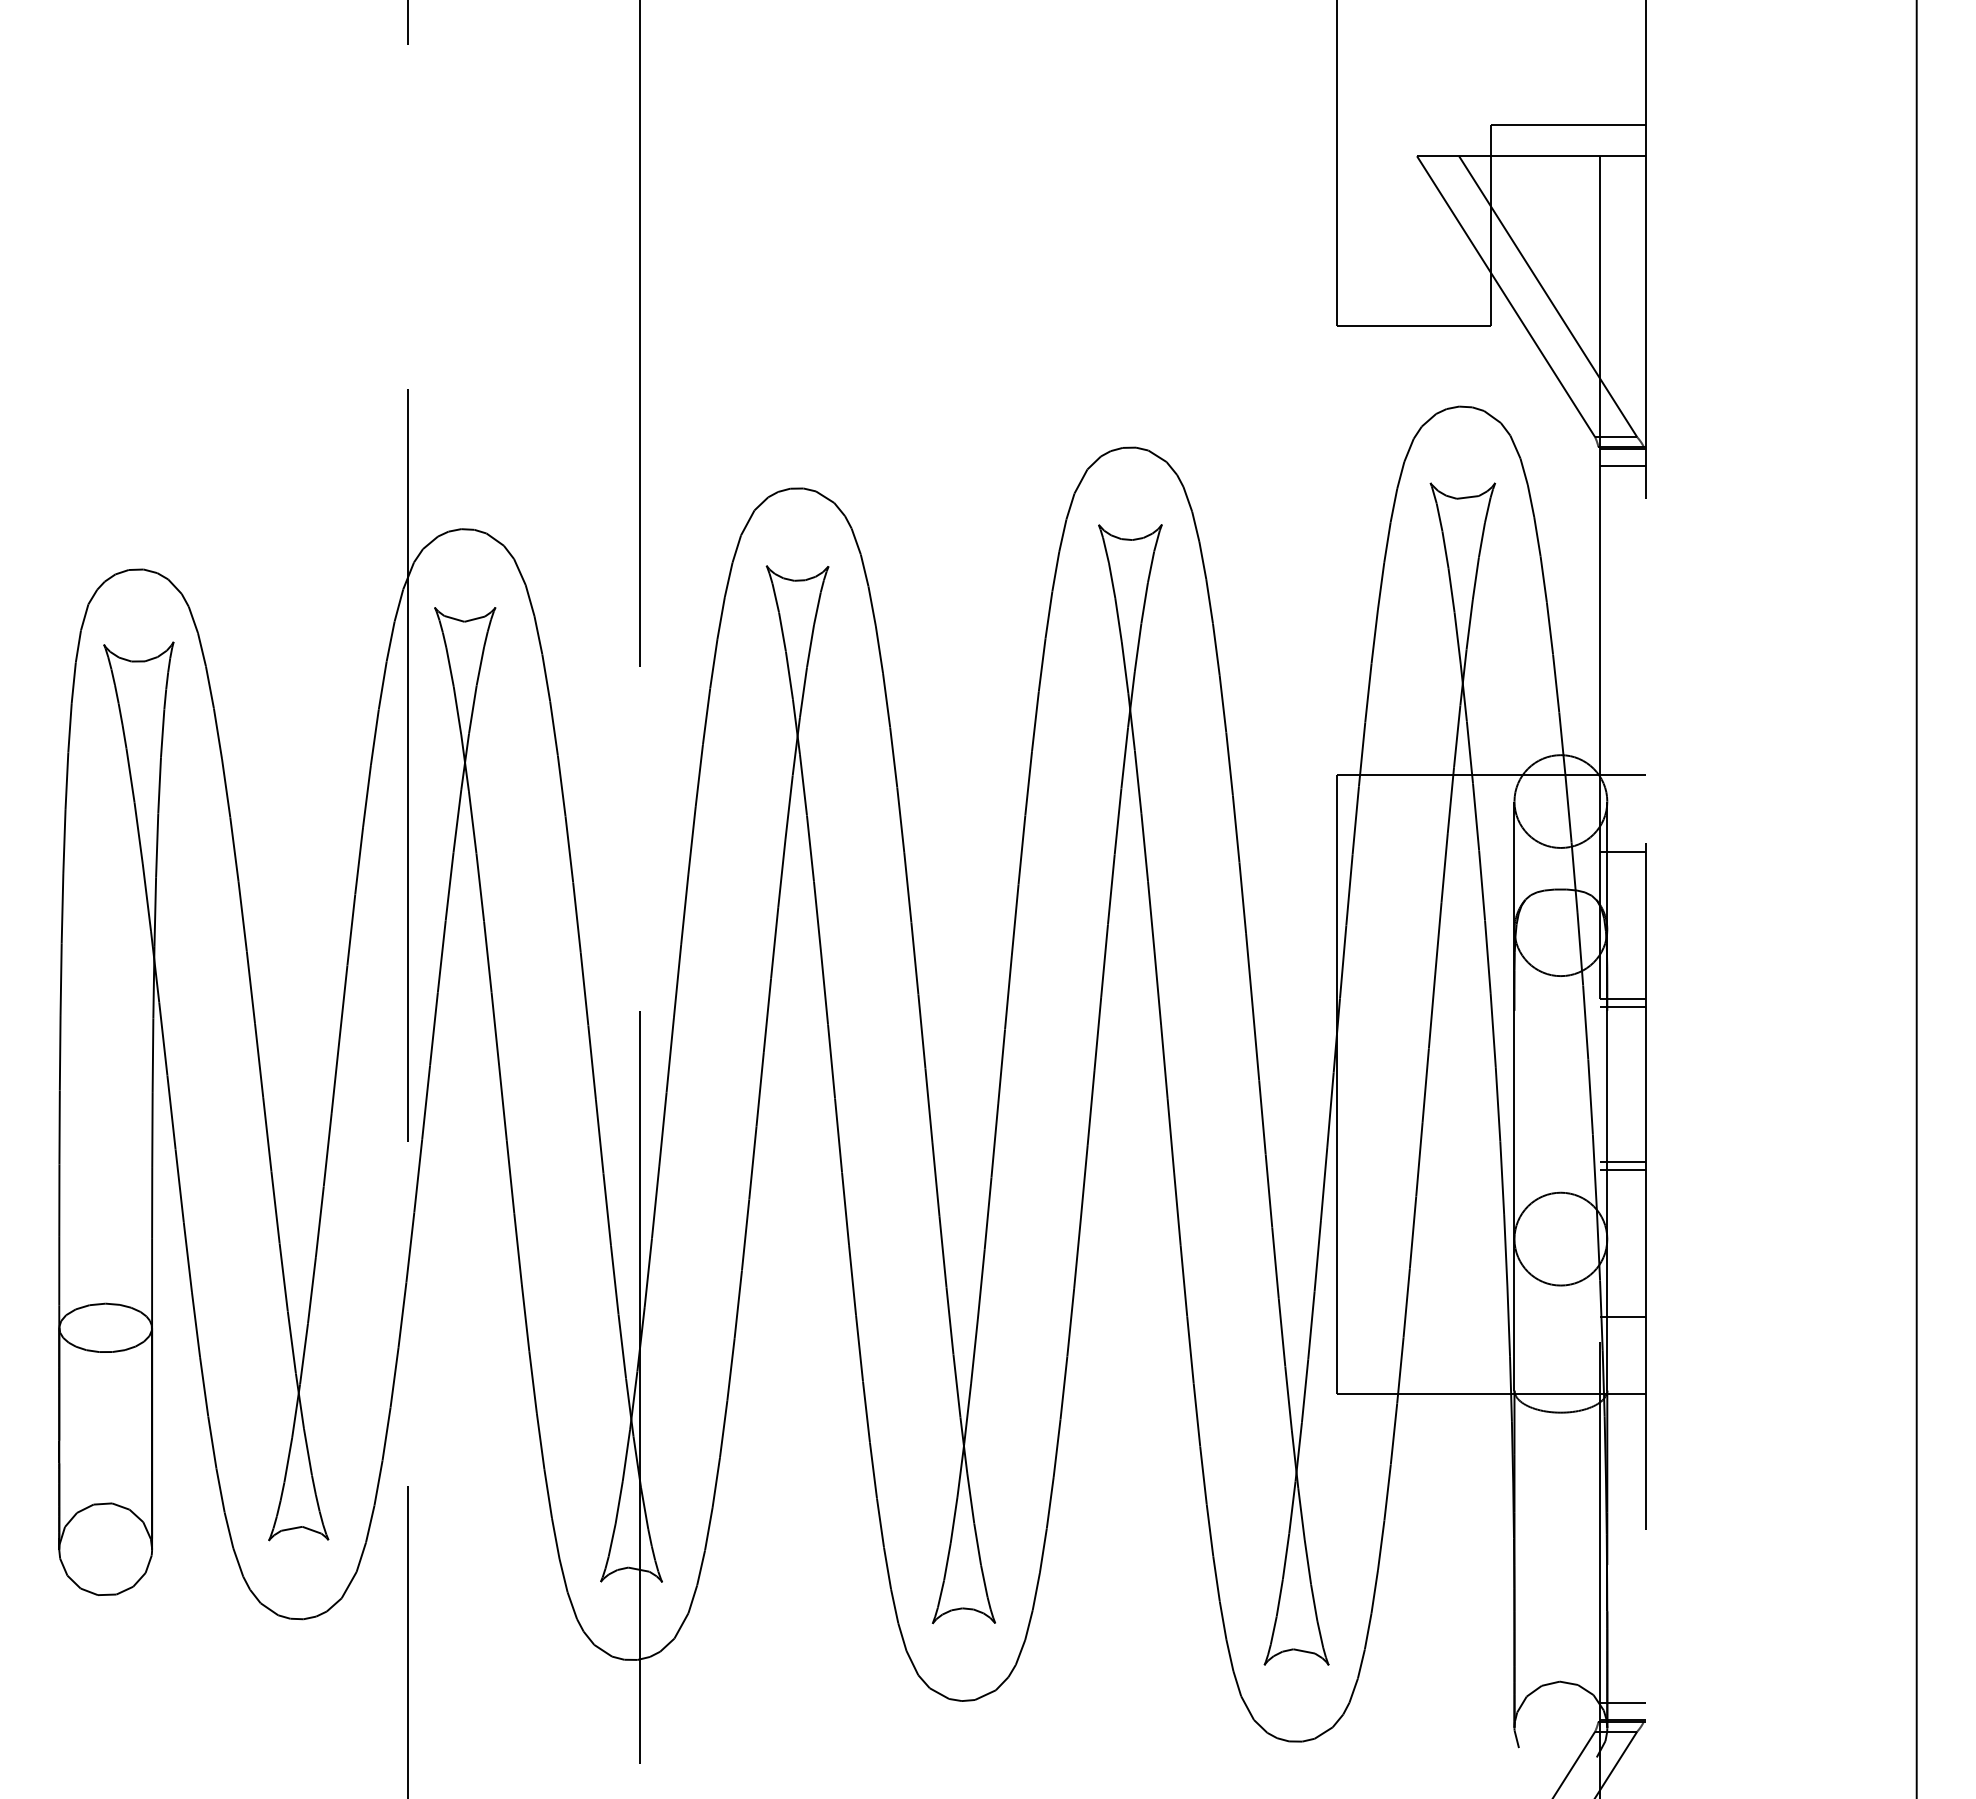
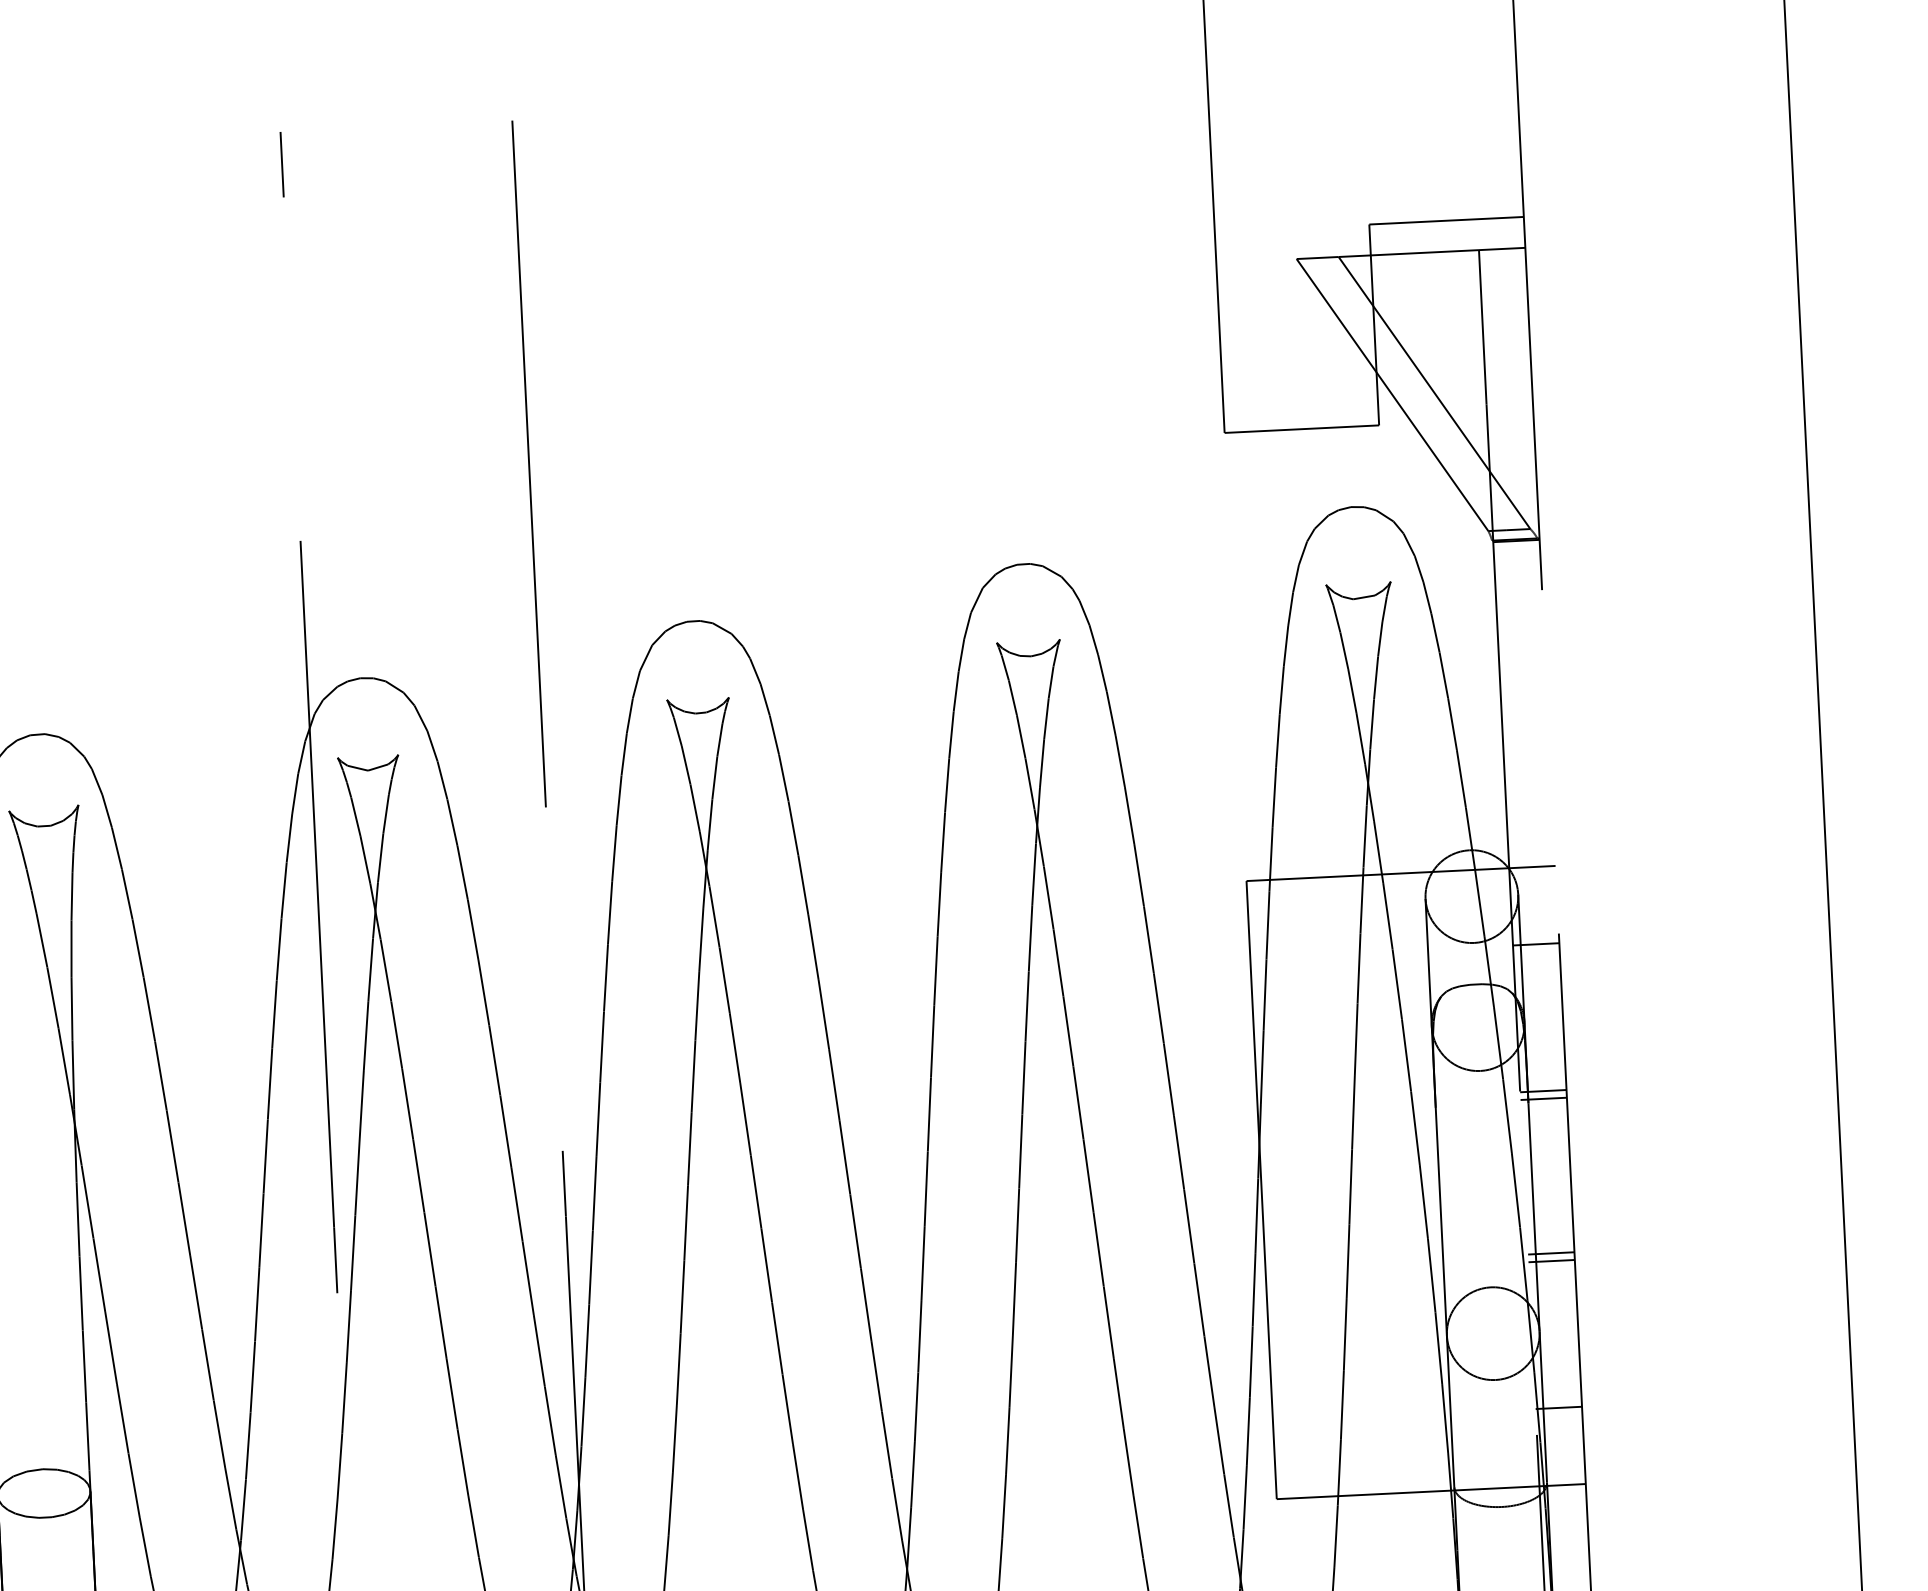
line: (1622, 465) -> (1517, 557), removed

